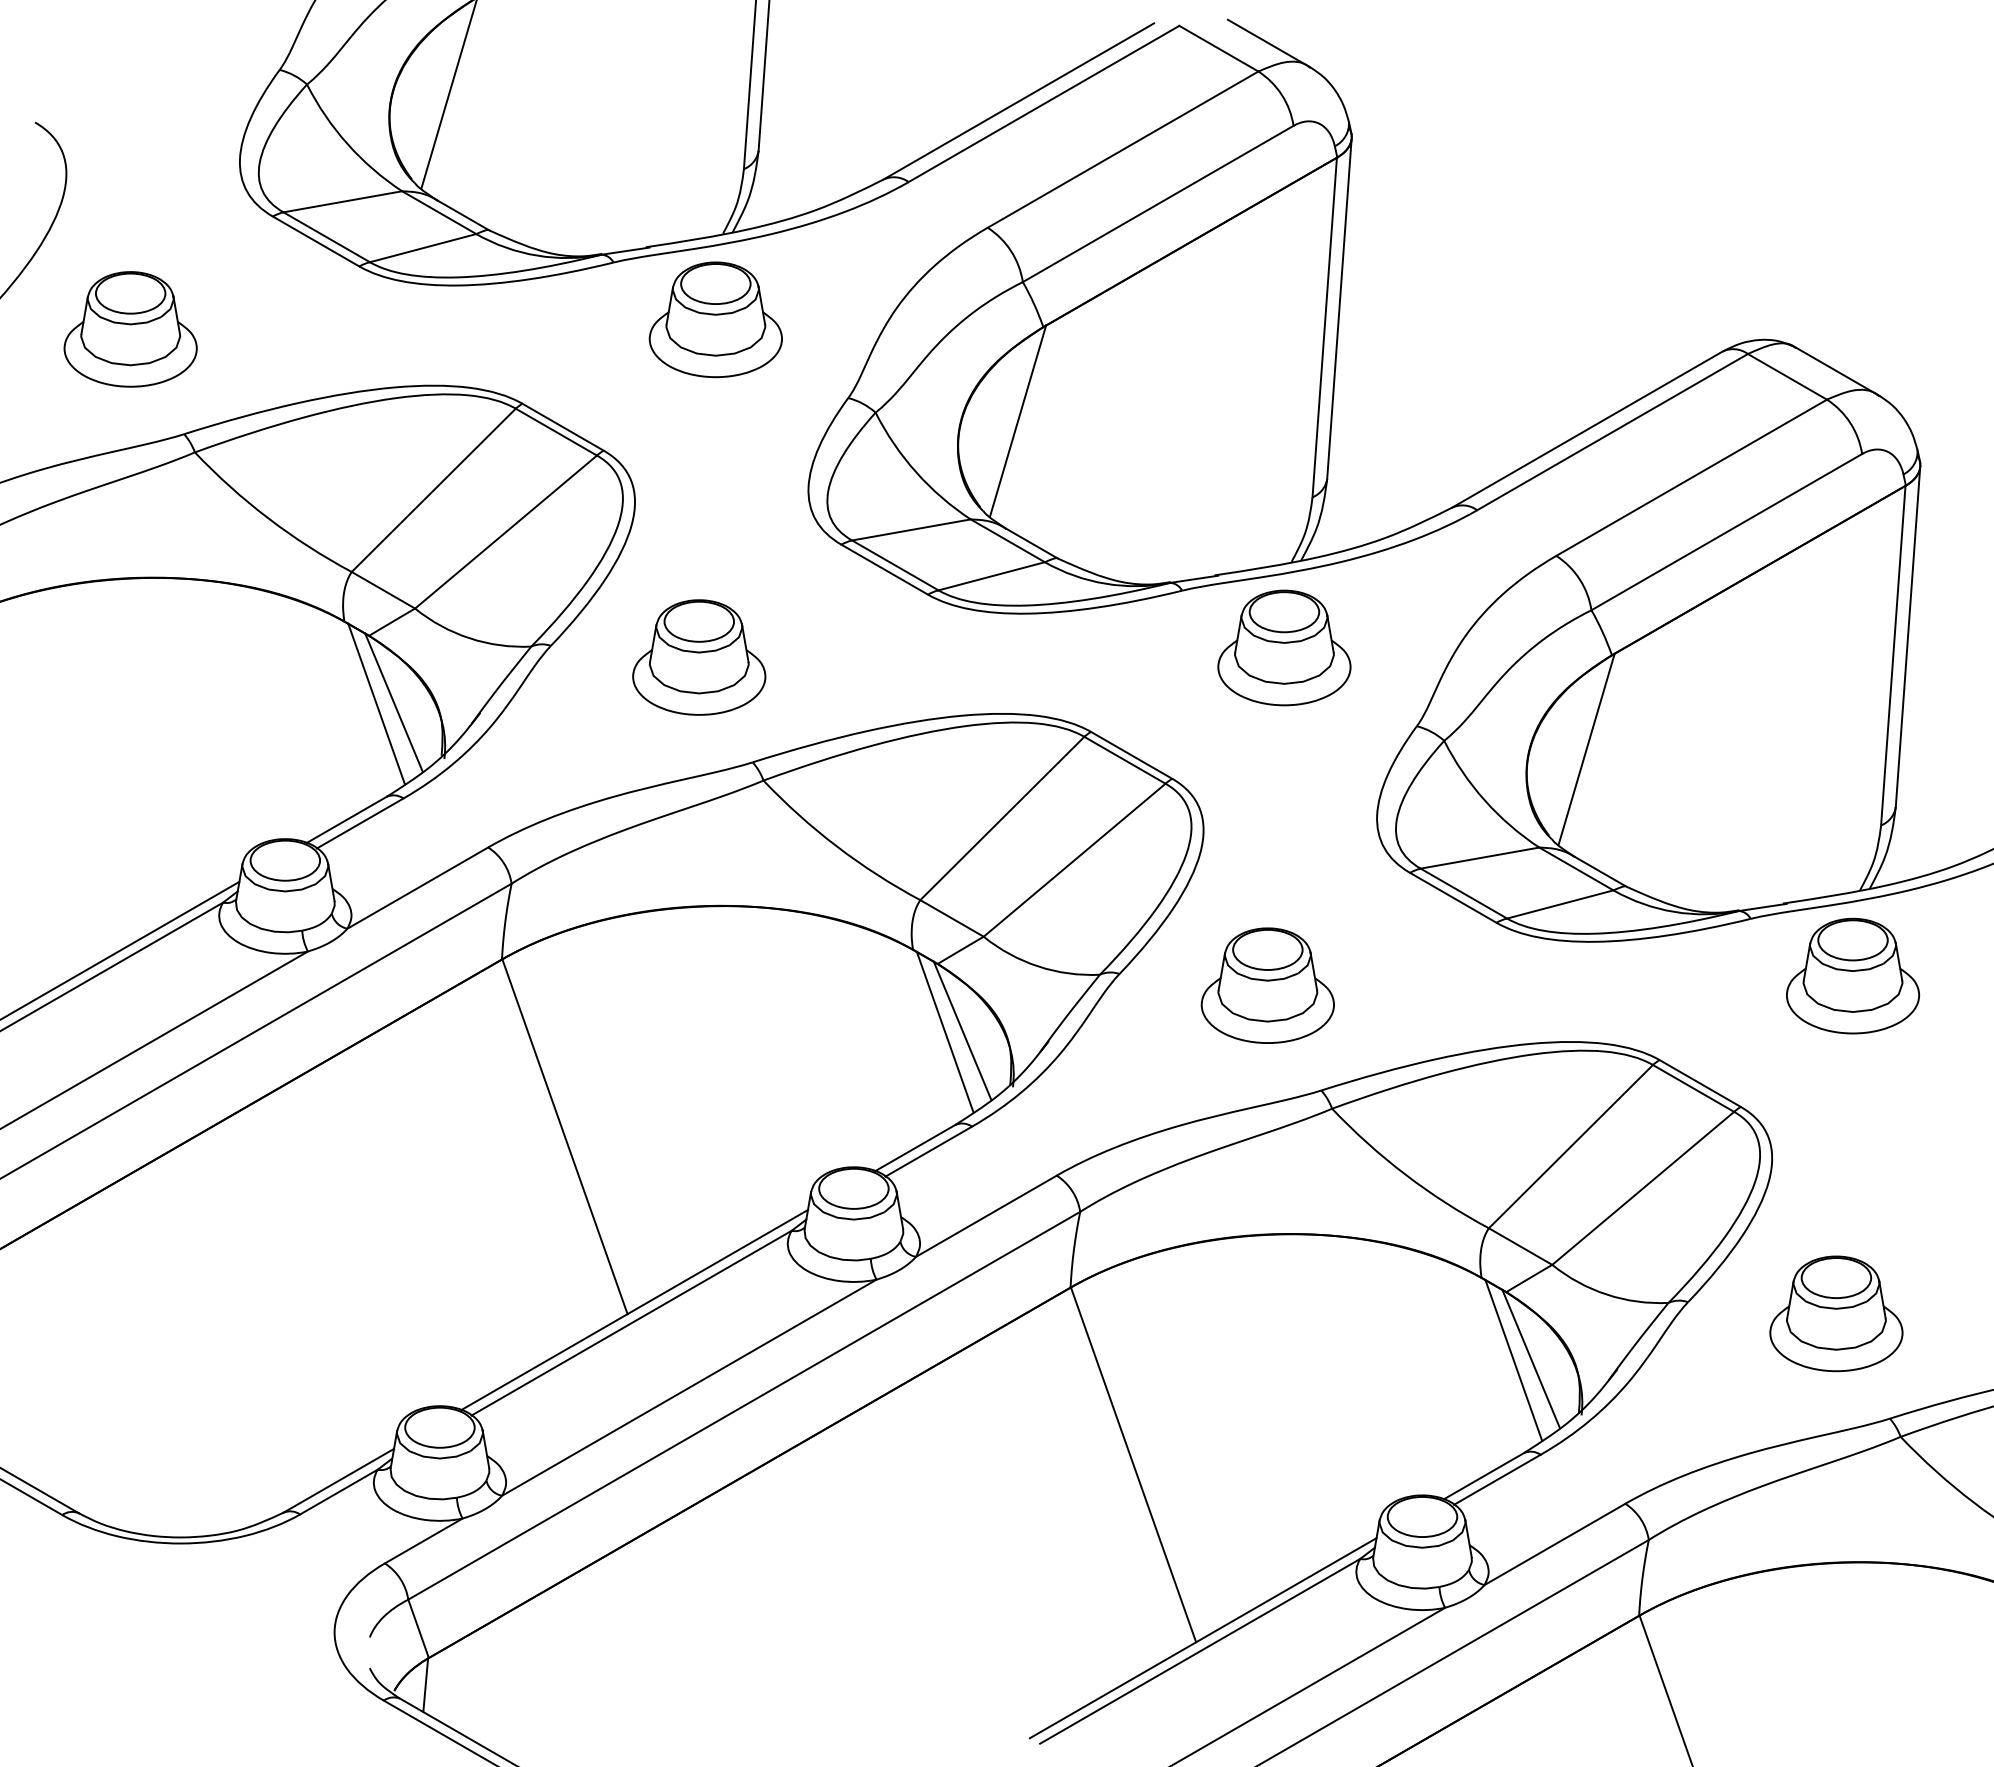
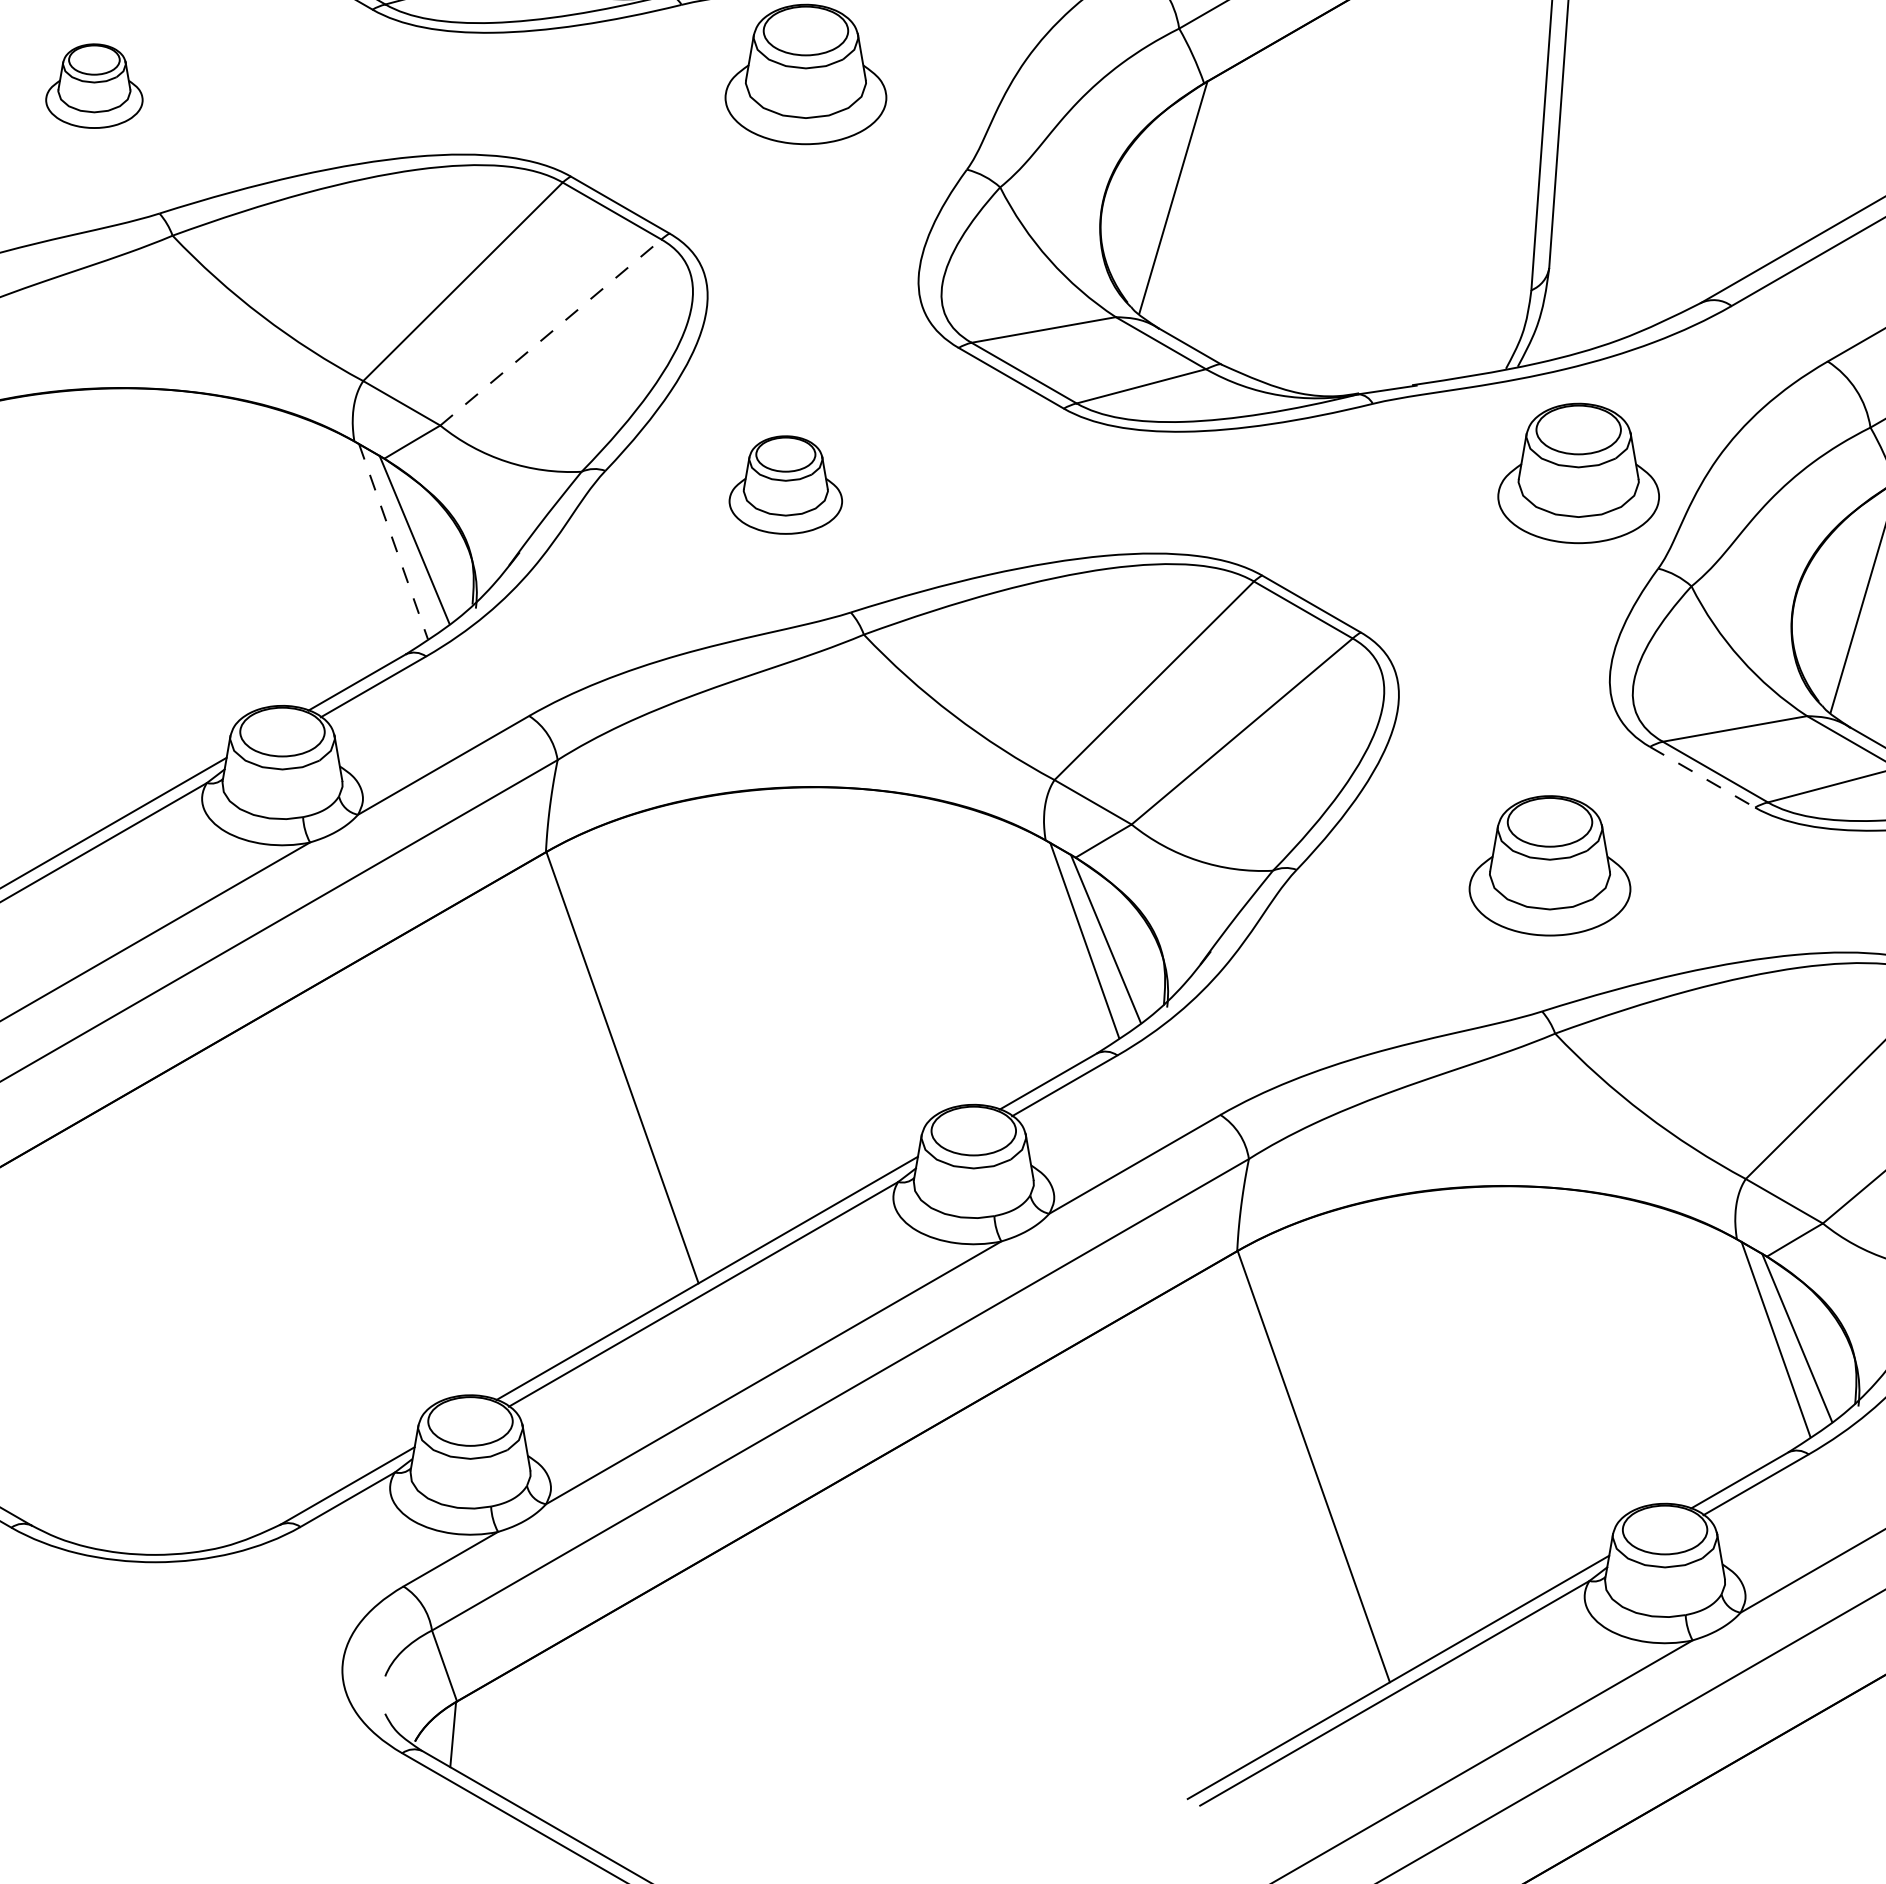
part: (130, 329) -> (94, 86), size x0.6
line: (506, 532) -> (551, 333), solid -> dashed
part: (1284, 647) -> (1578, 472), moved
part: (699, 657) -> (786, 485), size x0.7
line: (376, 704) -> (393, 542), solid -> dashed
line: (1453, 897) -> (1702, 776), solid -> dashed
part: (1267, 985) -> (1549, 865), moved

